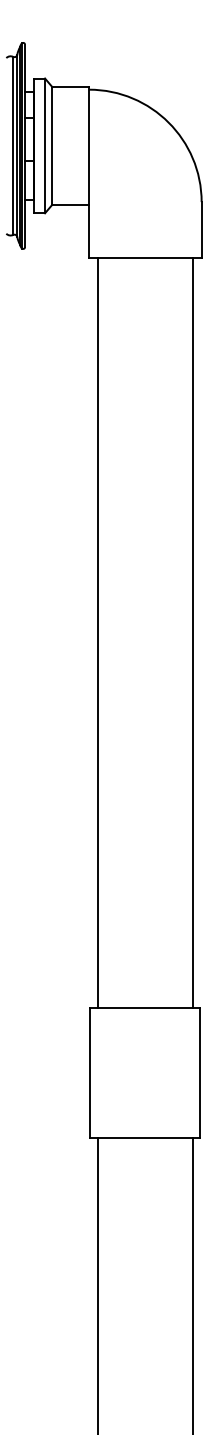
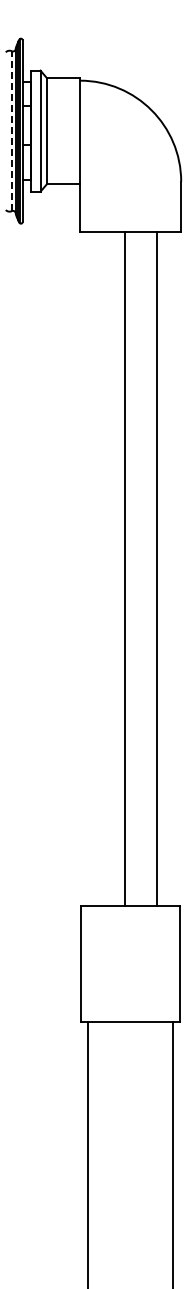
line: (12, 146) -> (11, 131), solid -> dashed
line: (98, 632) -> (125, 568), moved
line: (193, 632) -> (157, 568), moved

